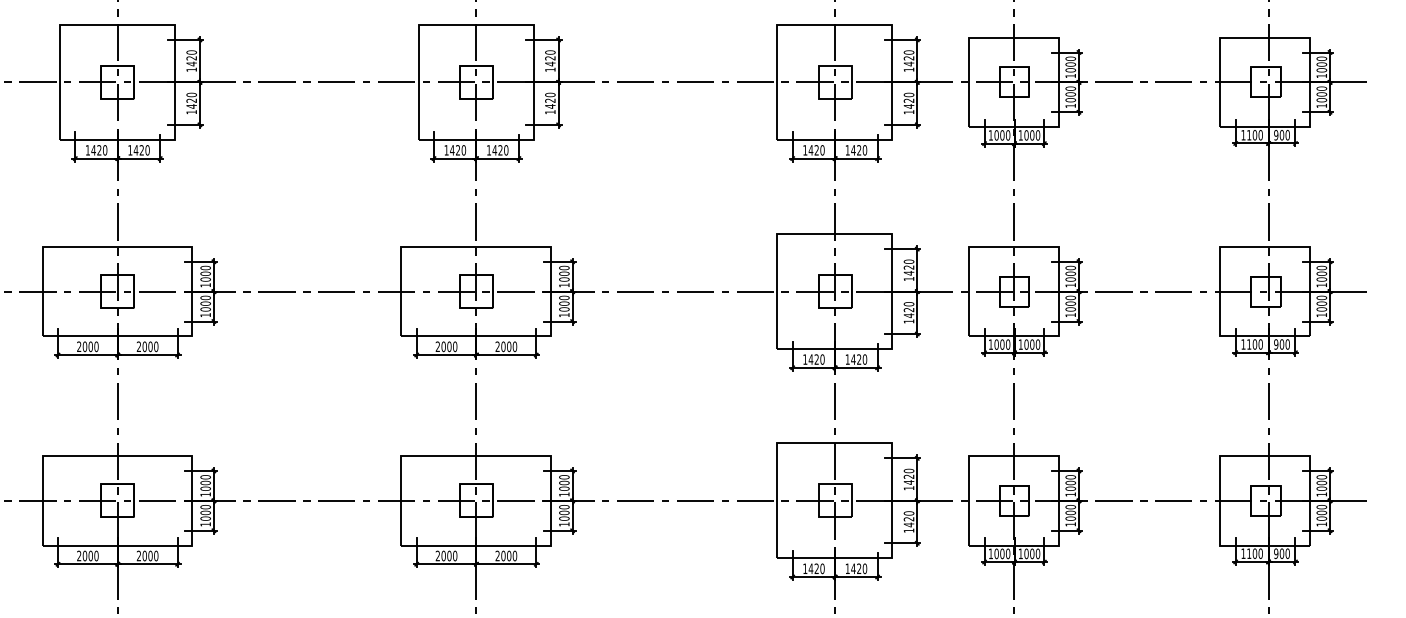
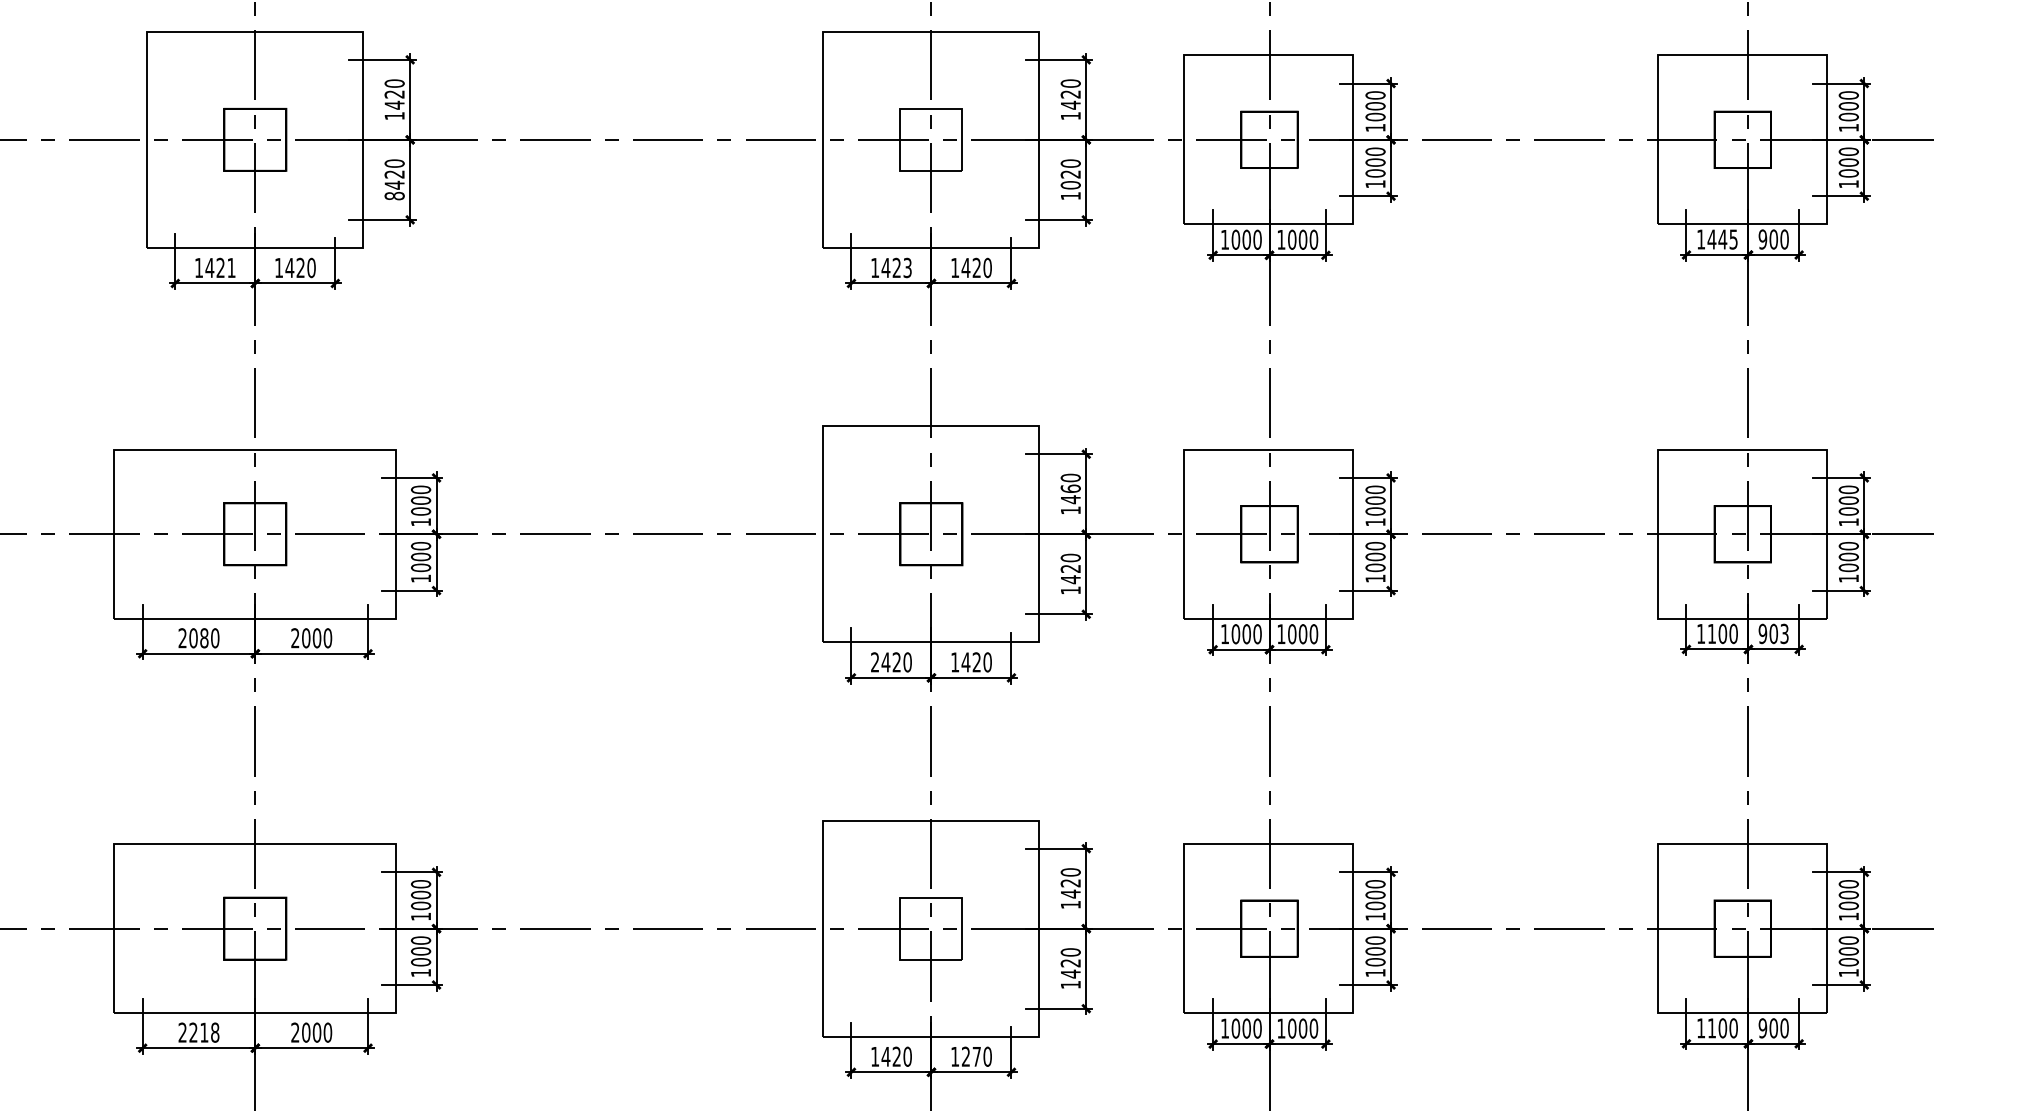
text: (908, 106) -> (1069, 185), 1420 -> 1020
text: (550, 112) -> (394, 196), 1420 -> 8420
text: (1254, 135) -> (1721, 239), 1100 -> 1445
text: (463, 150) -> (230, 268), 1420 -> 1421
text: (822, 150) -> (907, 268), 1420 -> 1423
text: (908, 267) -> (1069, 488), 1420 -> 1460
text: (1287, 344) -> (1784, 633), 900 -> 903
text: (449, 346) -> (204, 637), 2000 -> 2080
text: (805, 359) -> (875, 662), 1420 -> 2420
text: (449, 555) -> (204, 1031), 2000 -> 2218
text: (856, 568) -> (971, 1056), 1420 -> 1270

